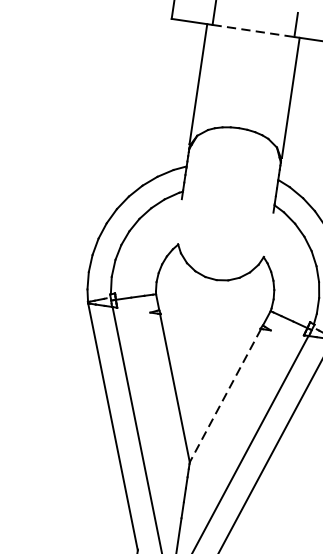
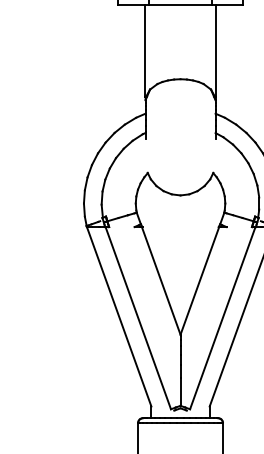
line: (254, 30) -> (181, 4), dashed -> solid
line: (224, 396) -> (199, 281), dashed -> solid

